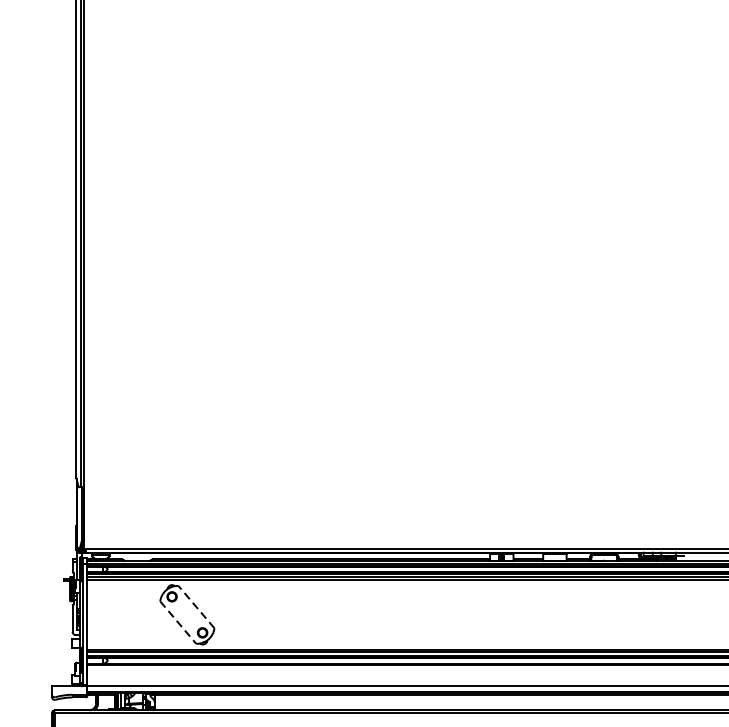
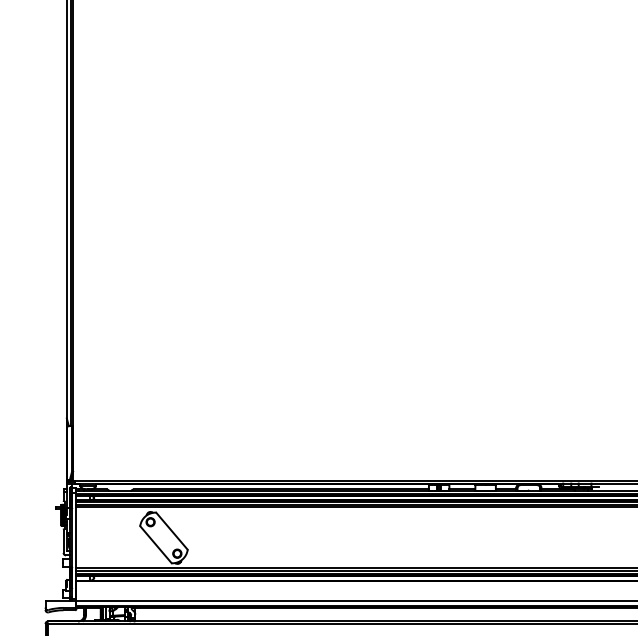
line: (195, 606) -> (171, 530), dashed -> solid
line: (178, 623) -> (156, 545), dashed -> solid

